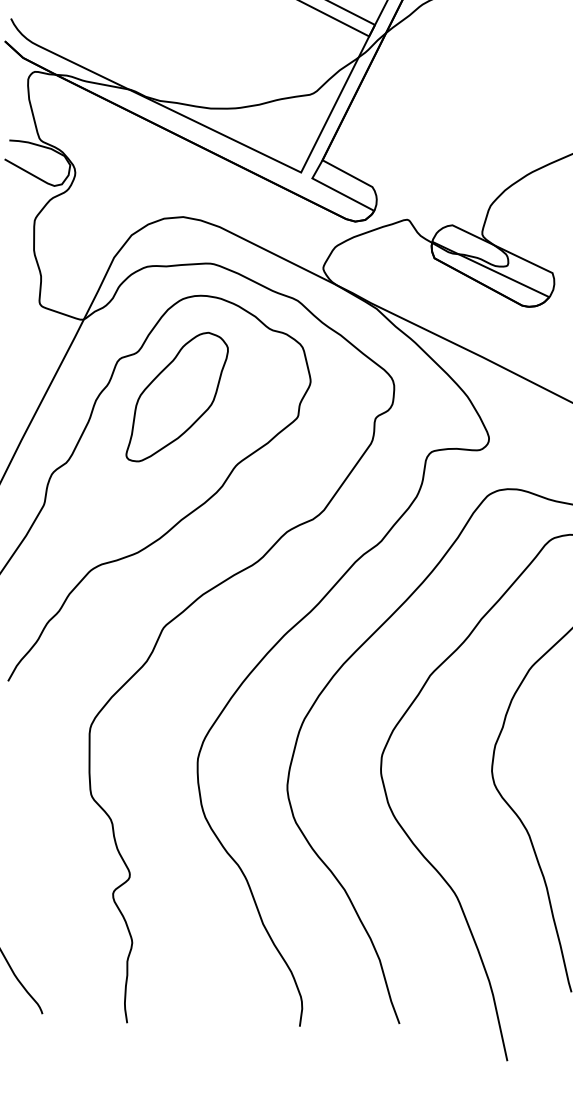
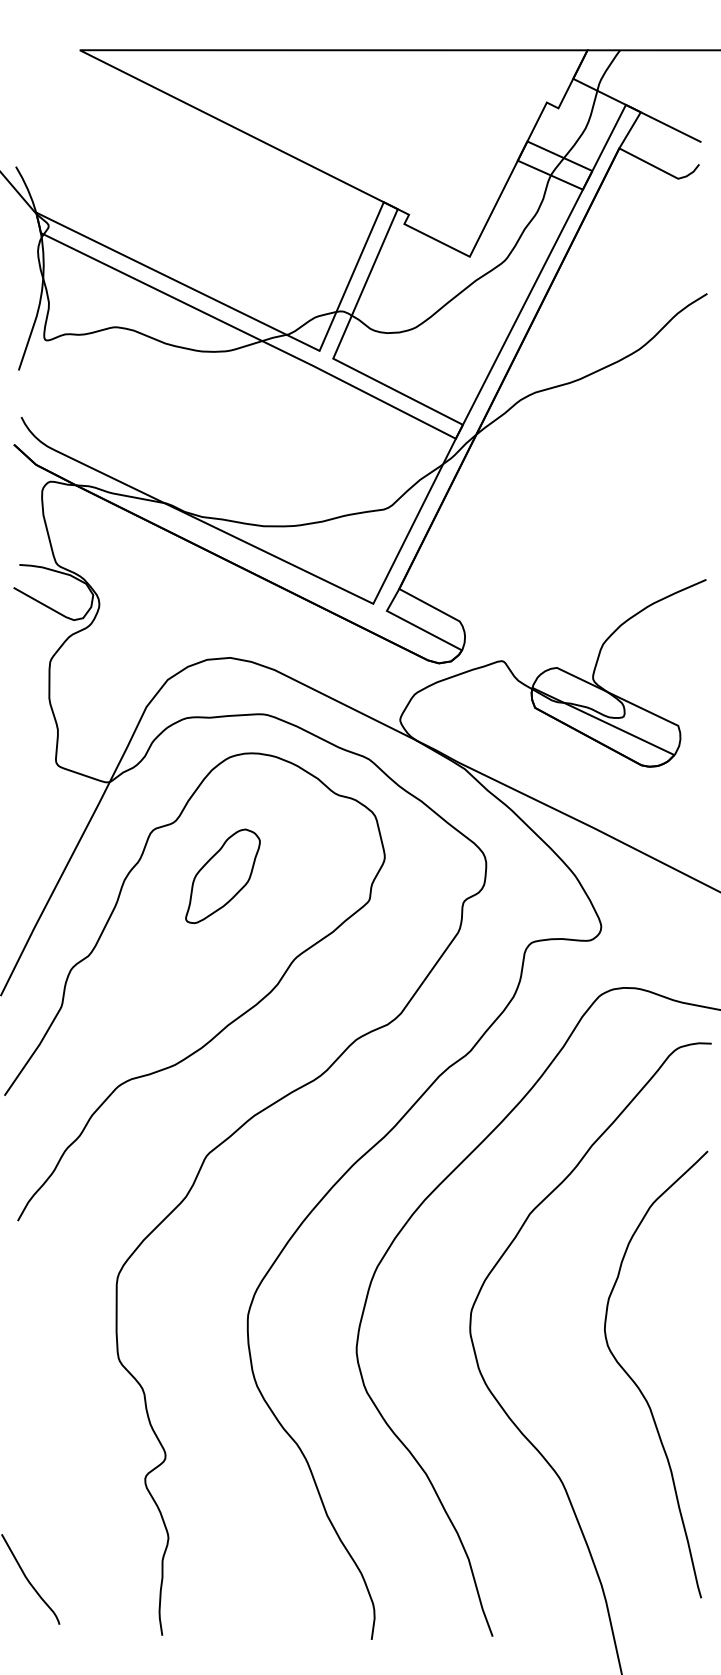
part: (176, 397) -> (222, 876), size x0.6

